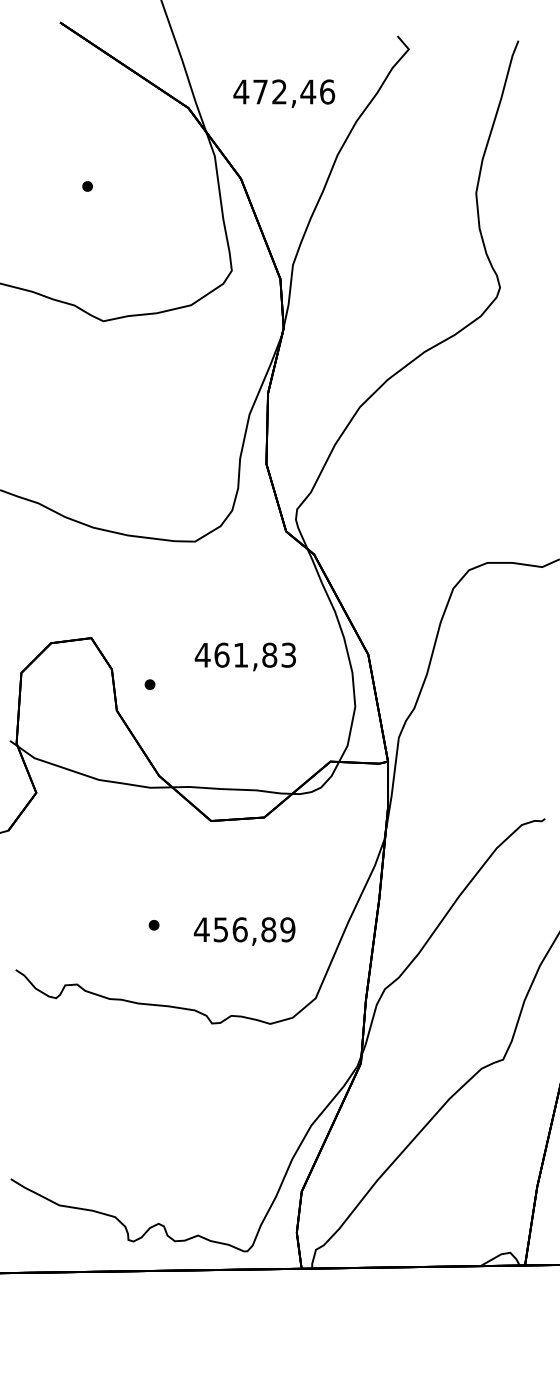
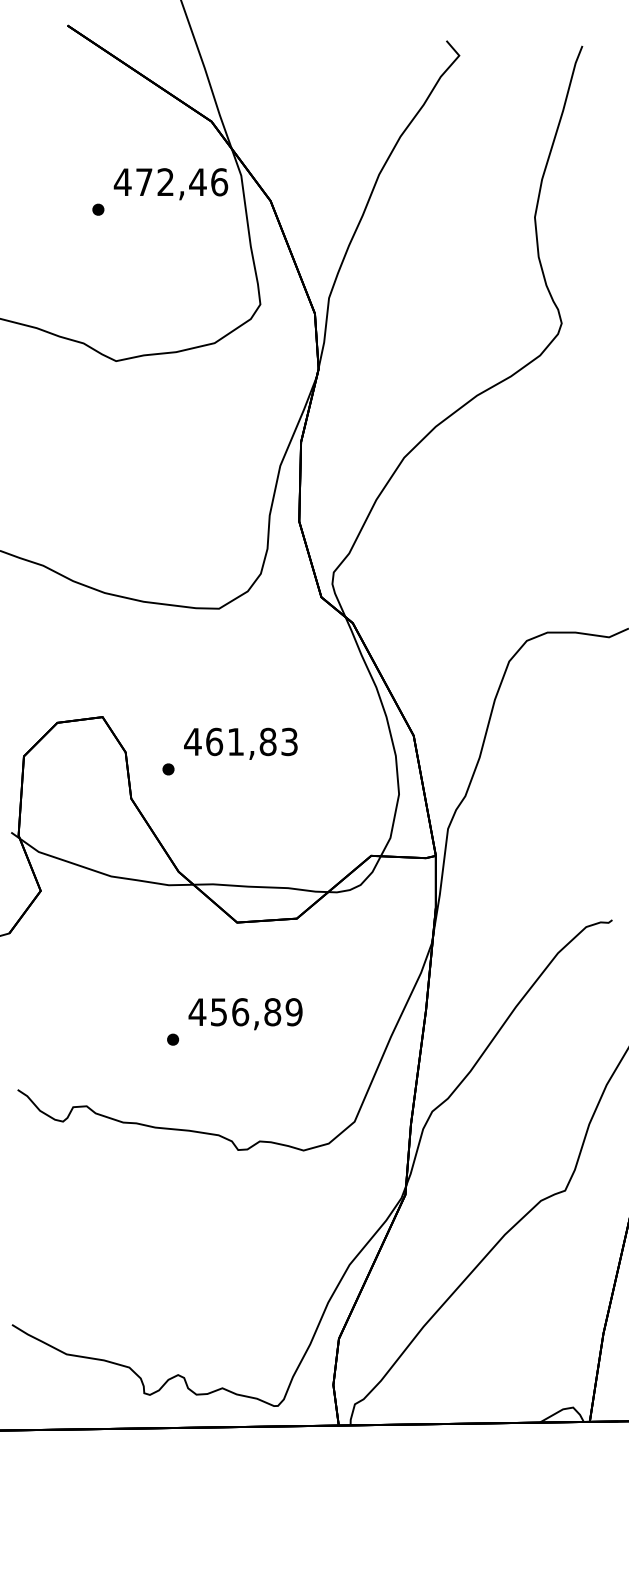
text: (284, 93) -> (171, 183), moved
text: (244, 656) -> (239, 743), moved
text: (244, 931) -> (245, 1014), moved

